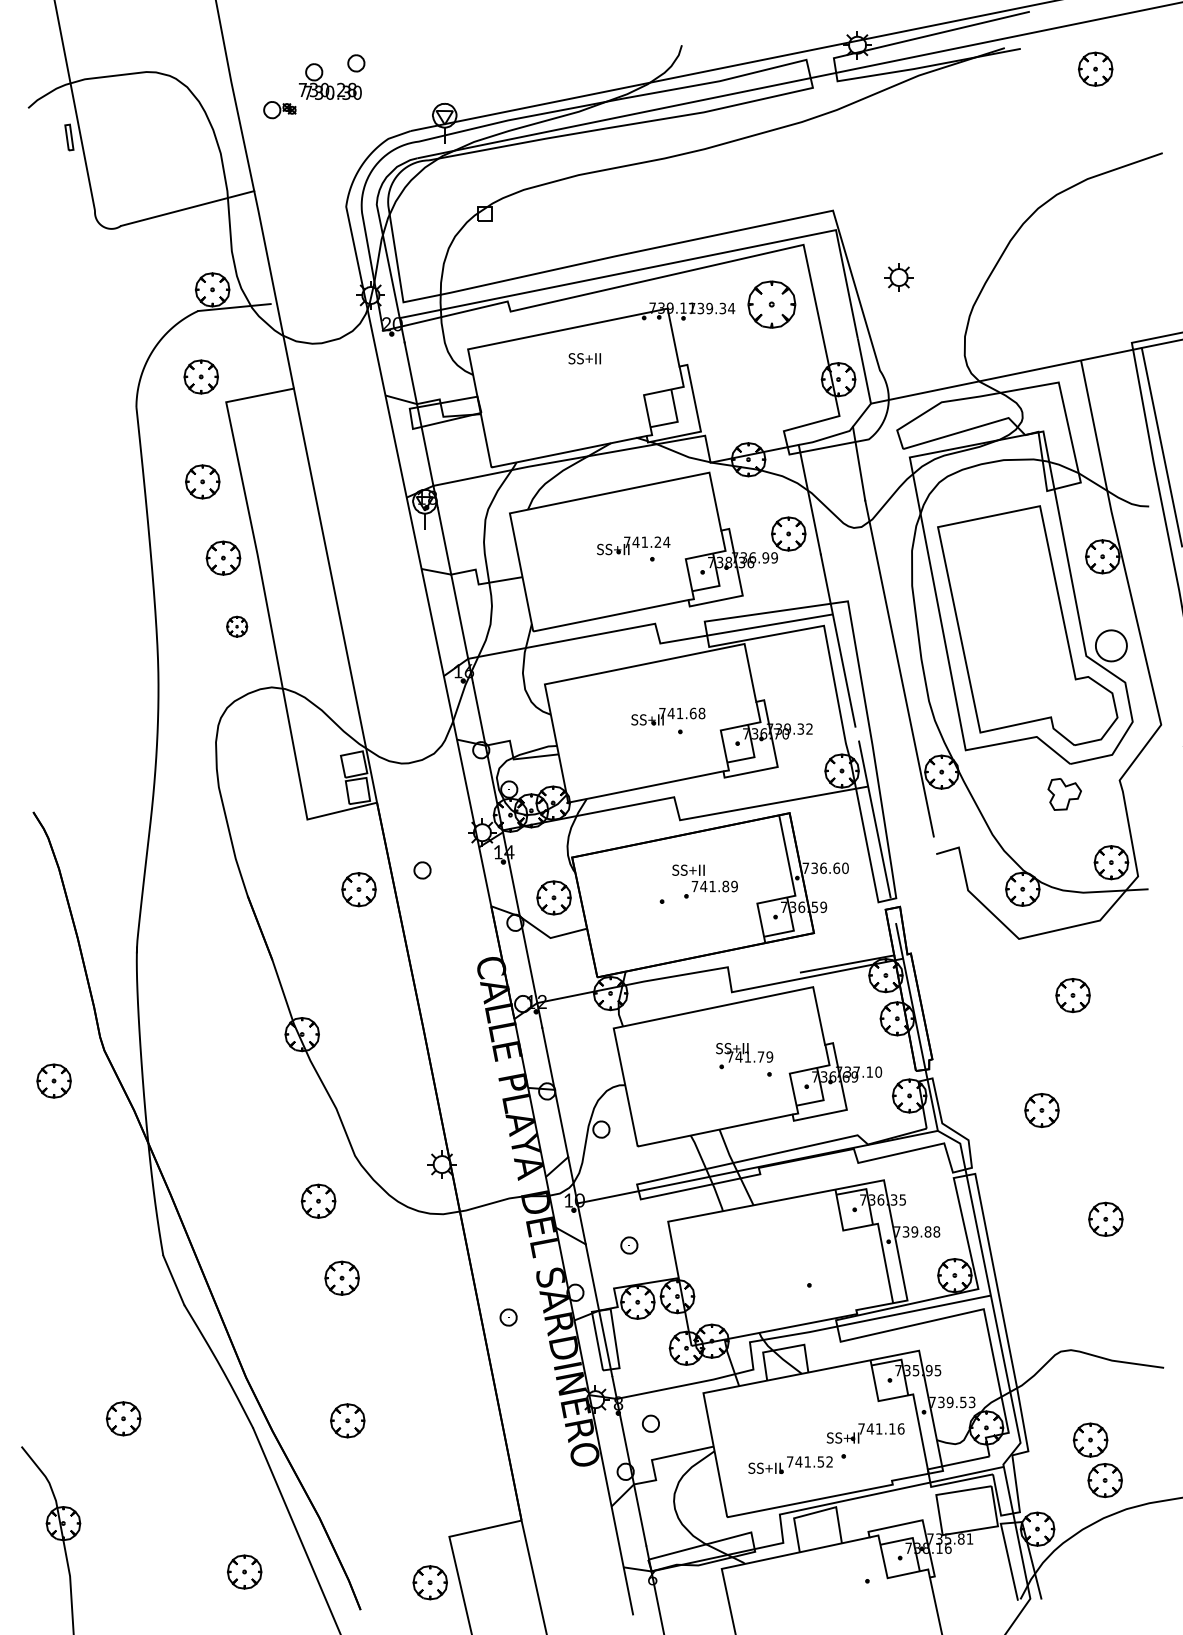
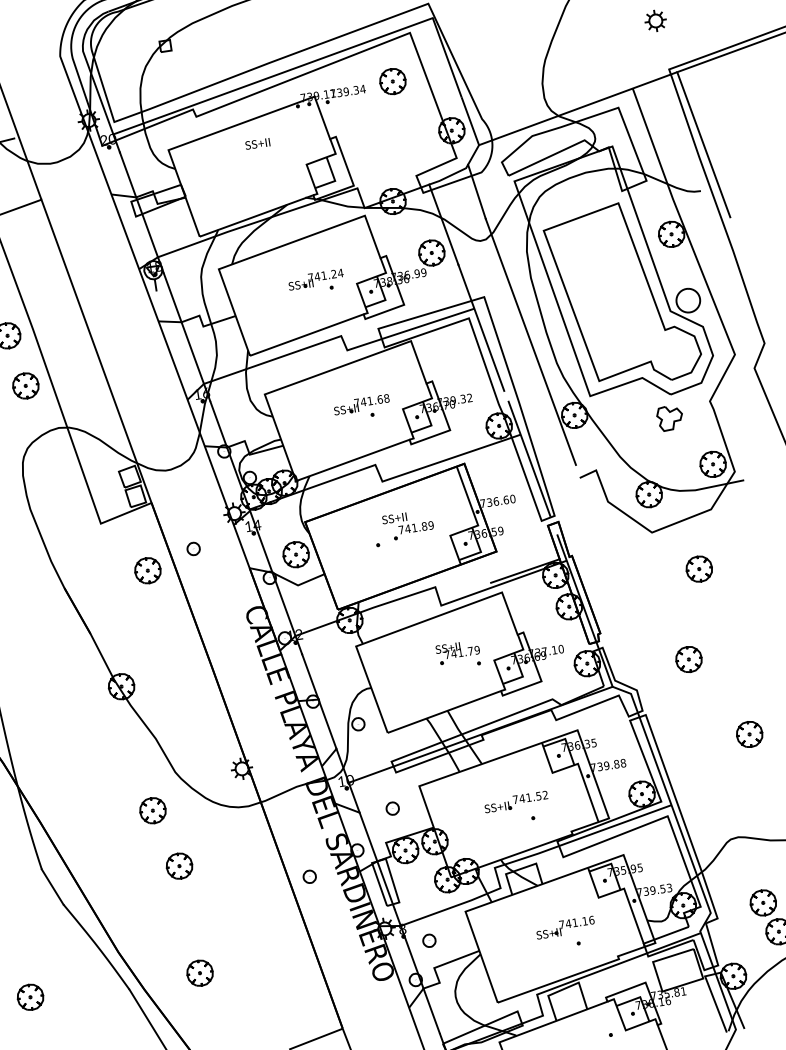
part: (898, 277) -> (655, 21), moved
part: (771, 303) -> (392, 80), size x0.71
part: (236, 626) -> (25, 385), size x1.67
part: (865, 1433) -> (565, 927), moved
part: (790, 1465) -> (516, 802), moved

